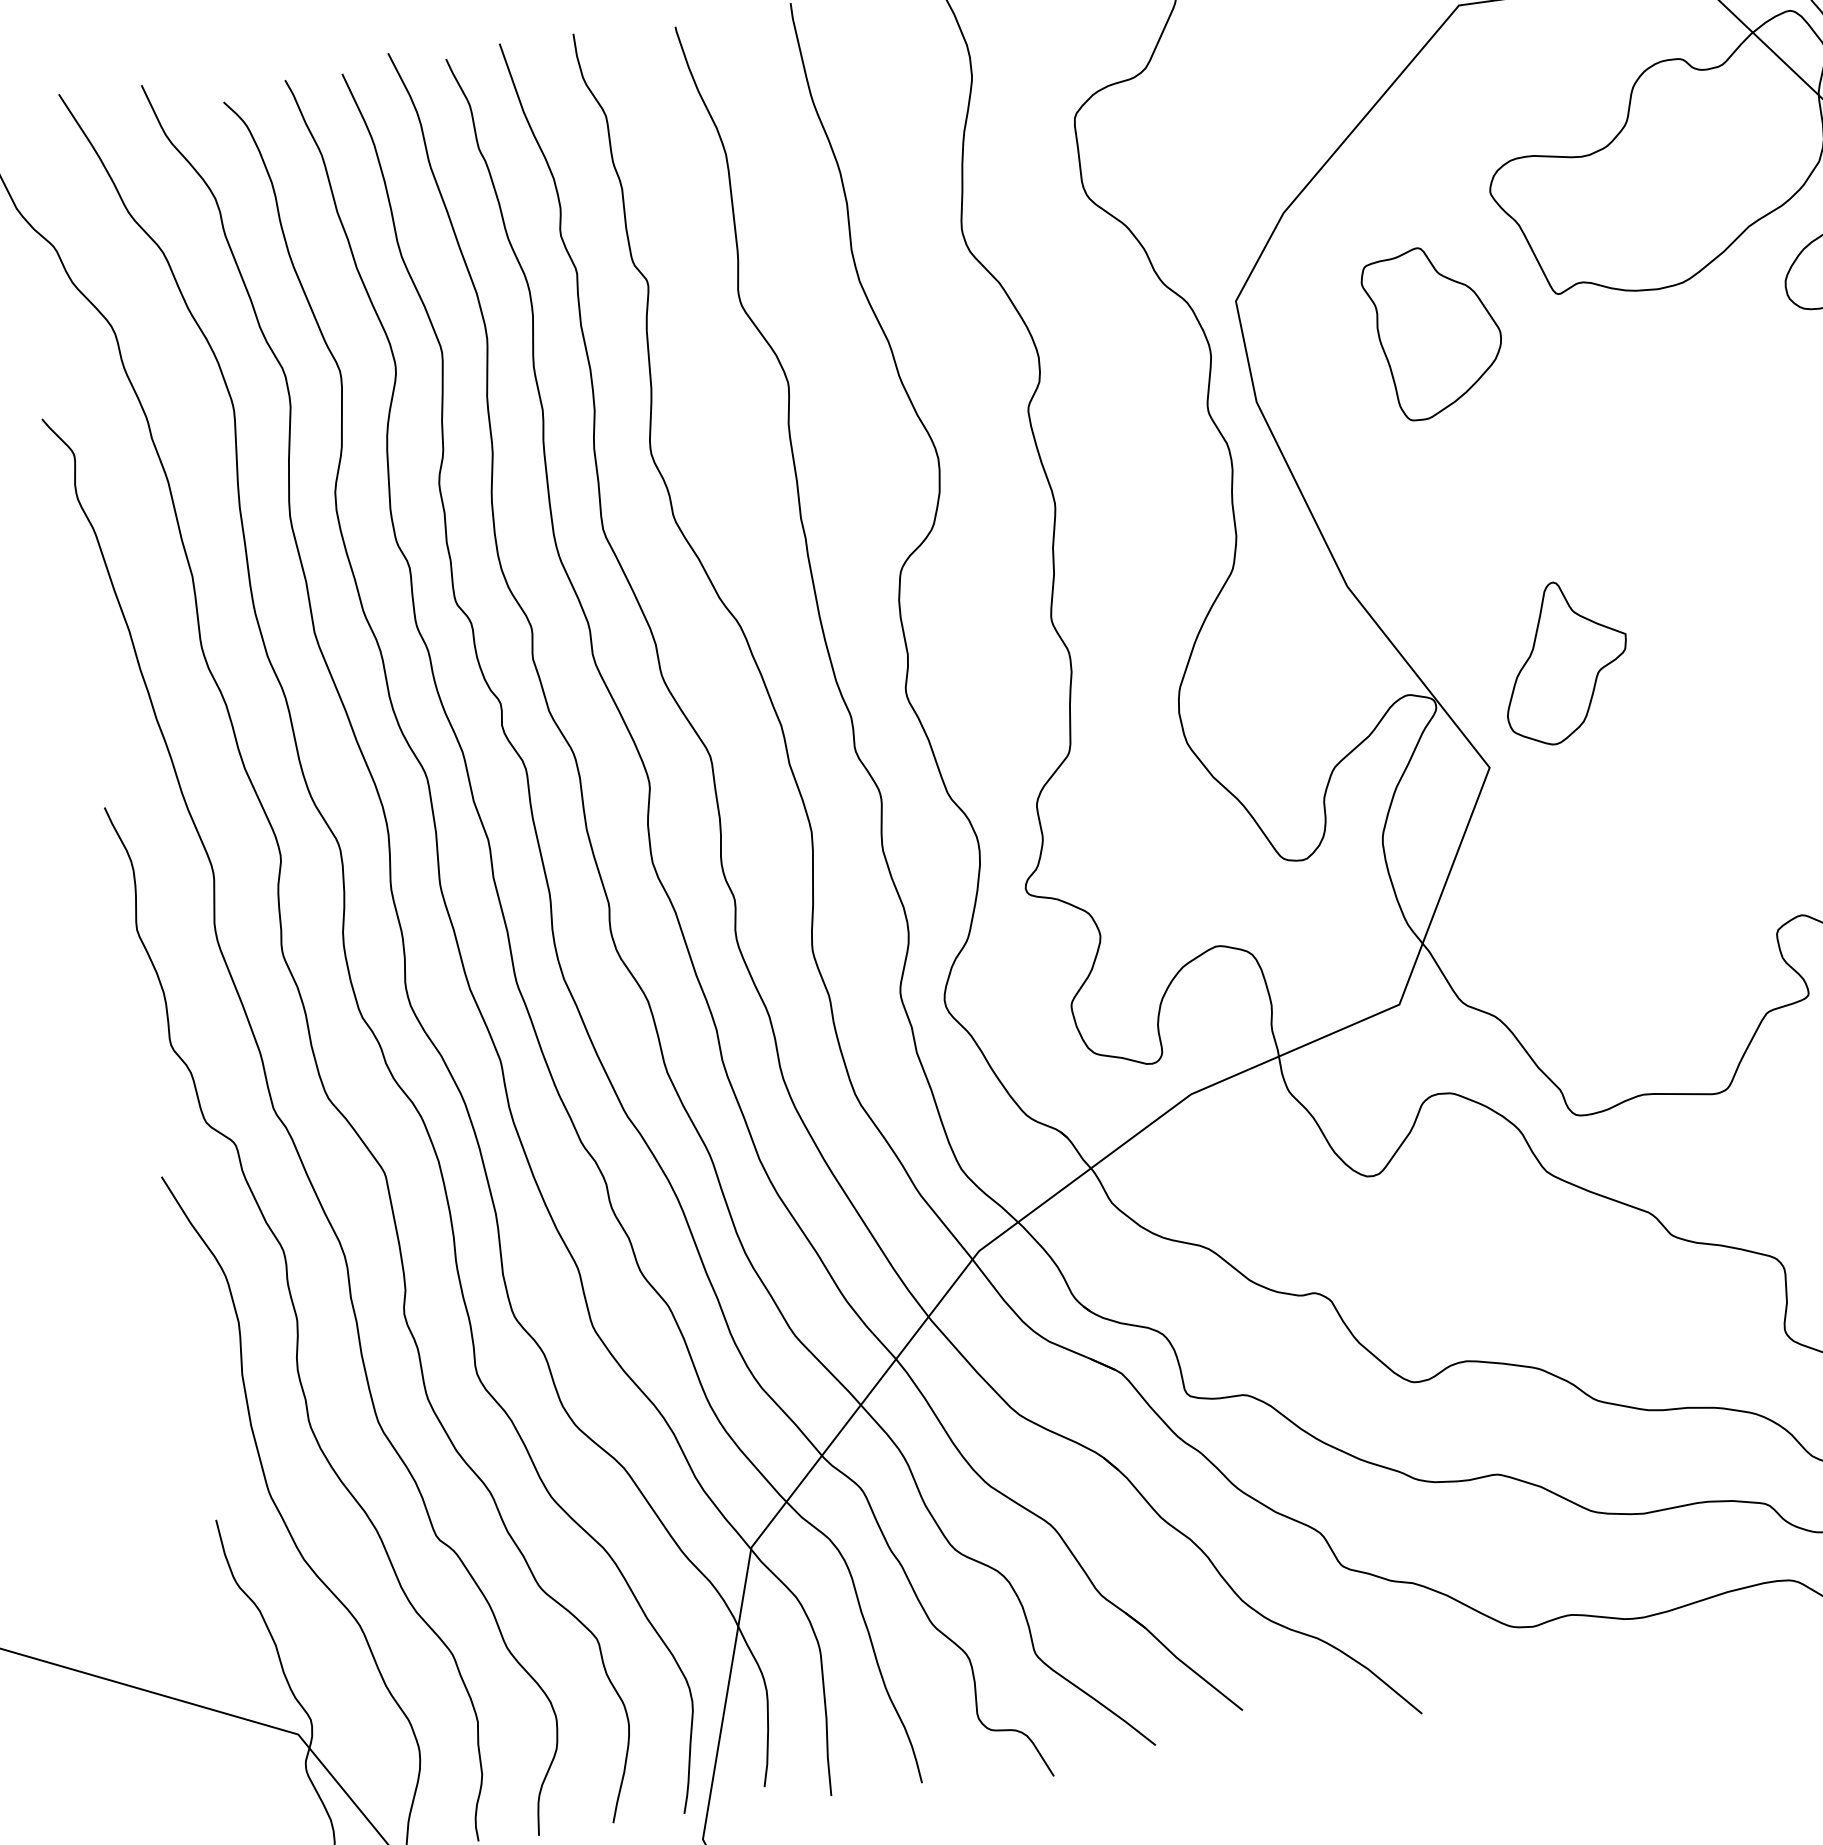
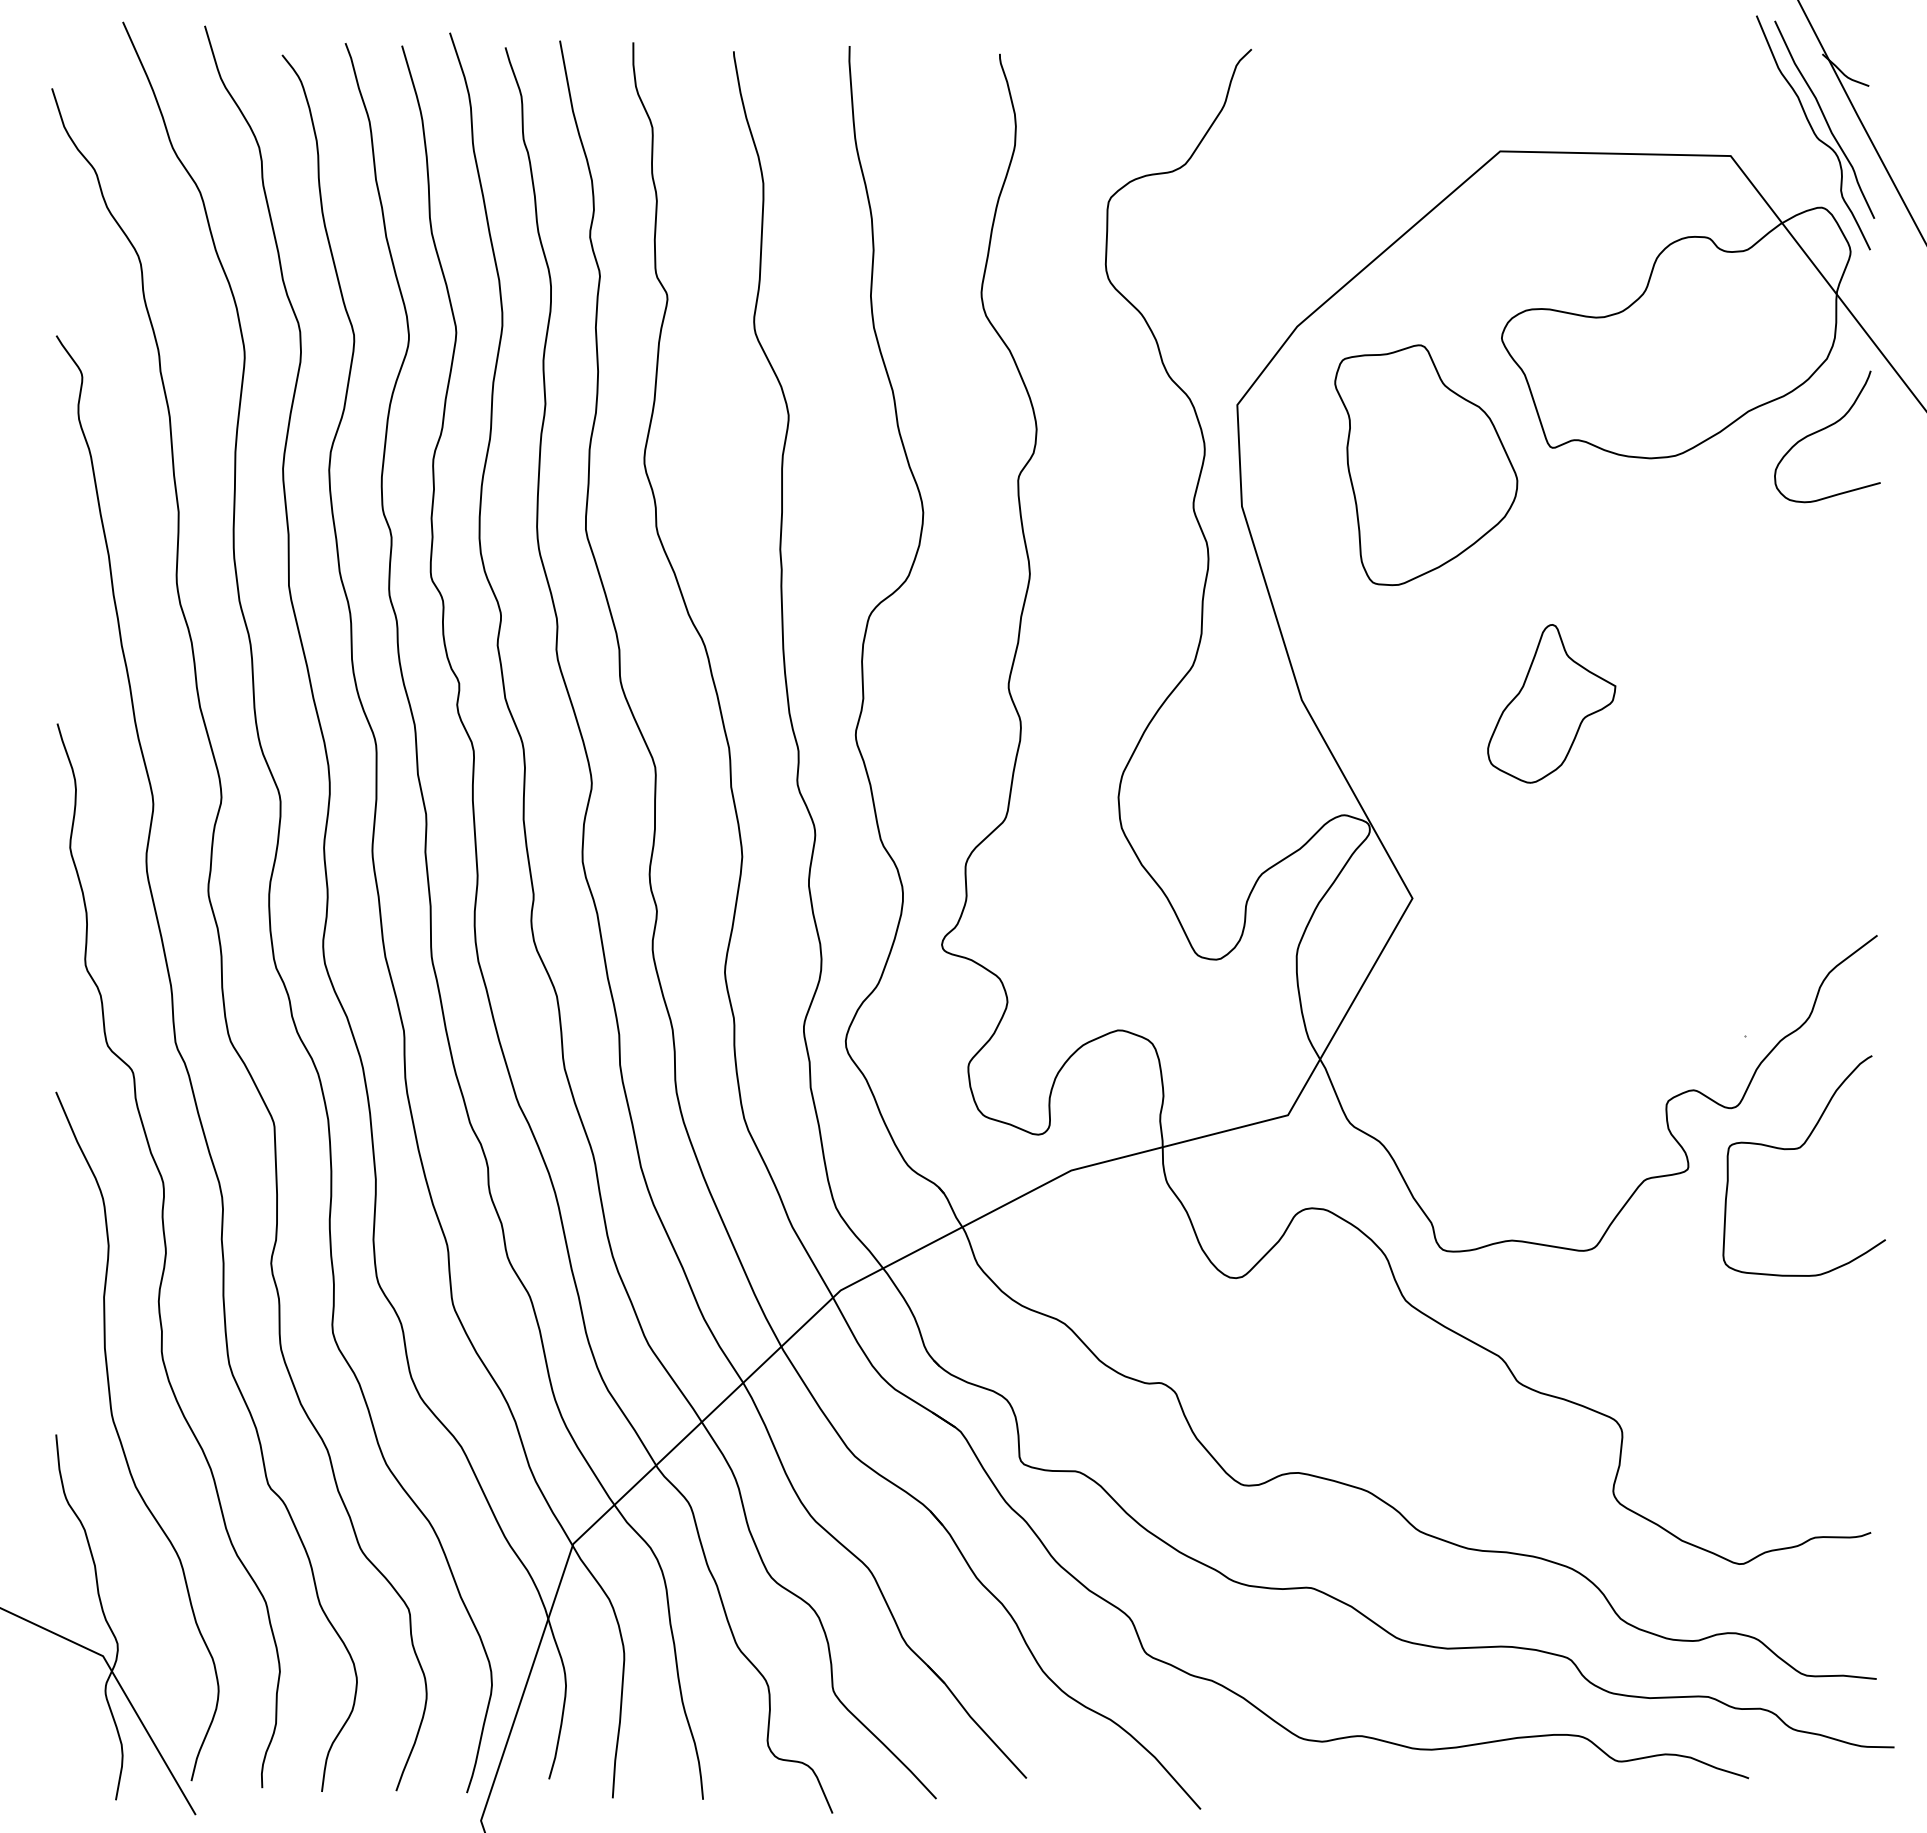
part: (1435, 331) -> (1426, 465), size x1.43
part: (1564, 661) -> (1551, 703), moved

